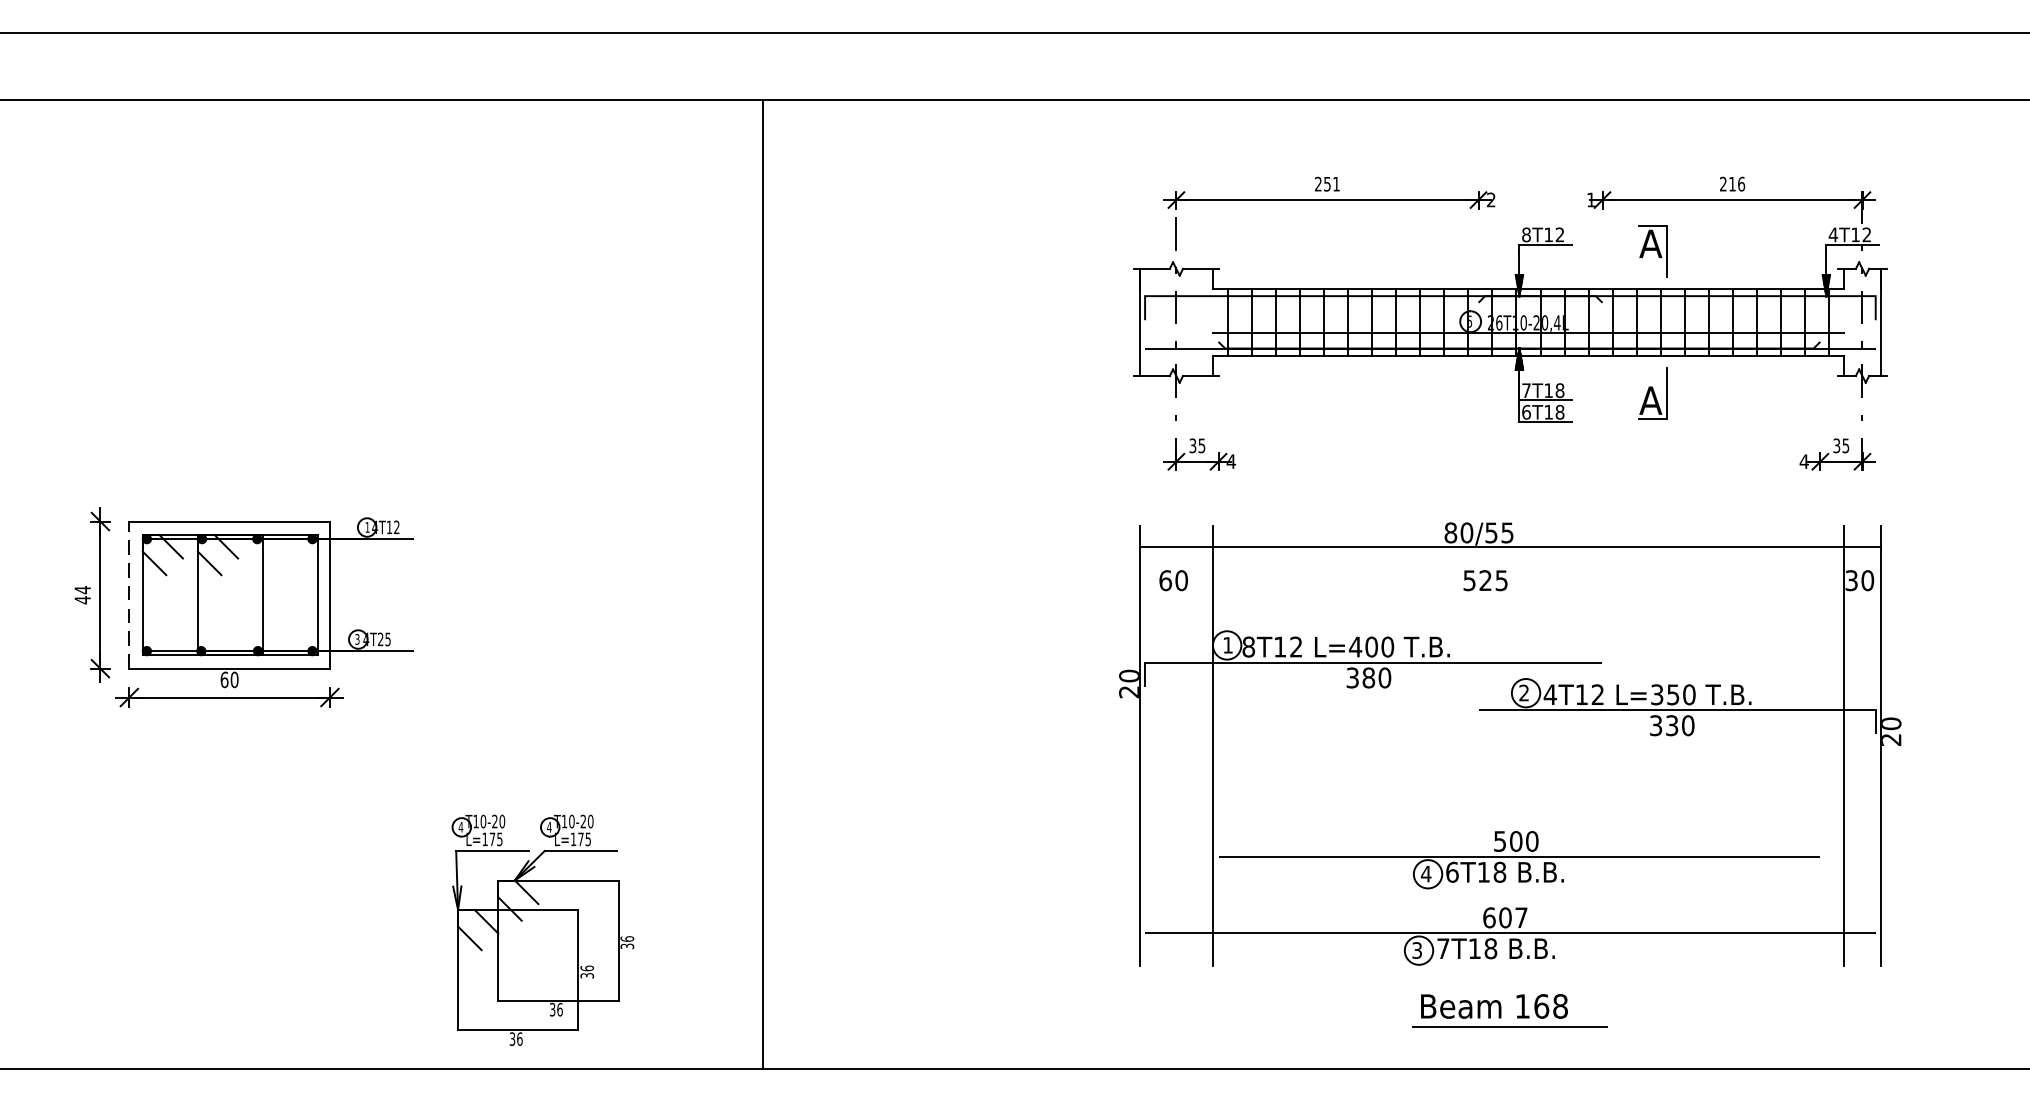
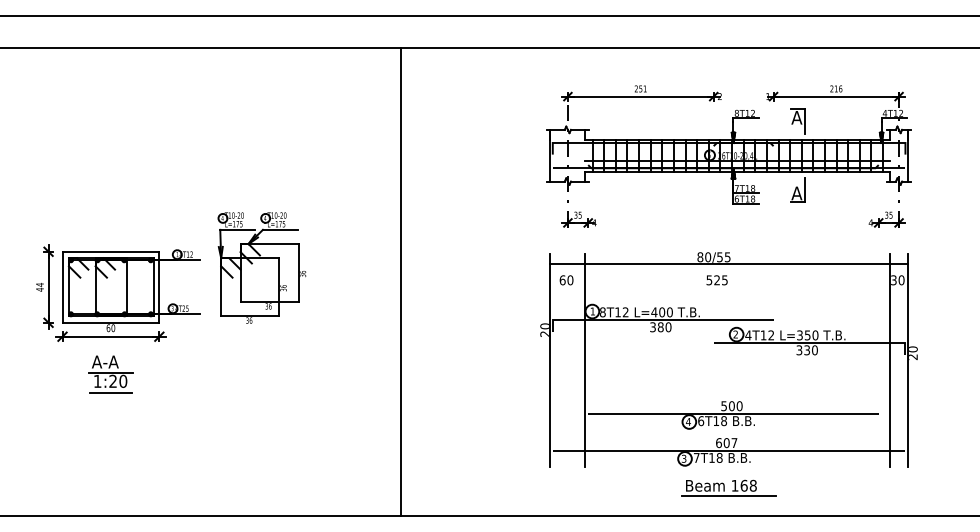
line: (763, 583) -> (401, 281), moved
line: (129, 595) -> (62, 287), dashed -> solid
part: (228, 775) -> (110, 374), added
part: (541, 929) -> (261, 267), moved

